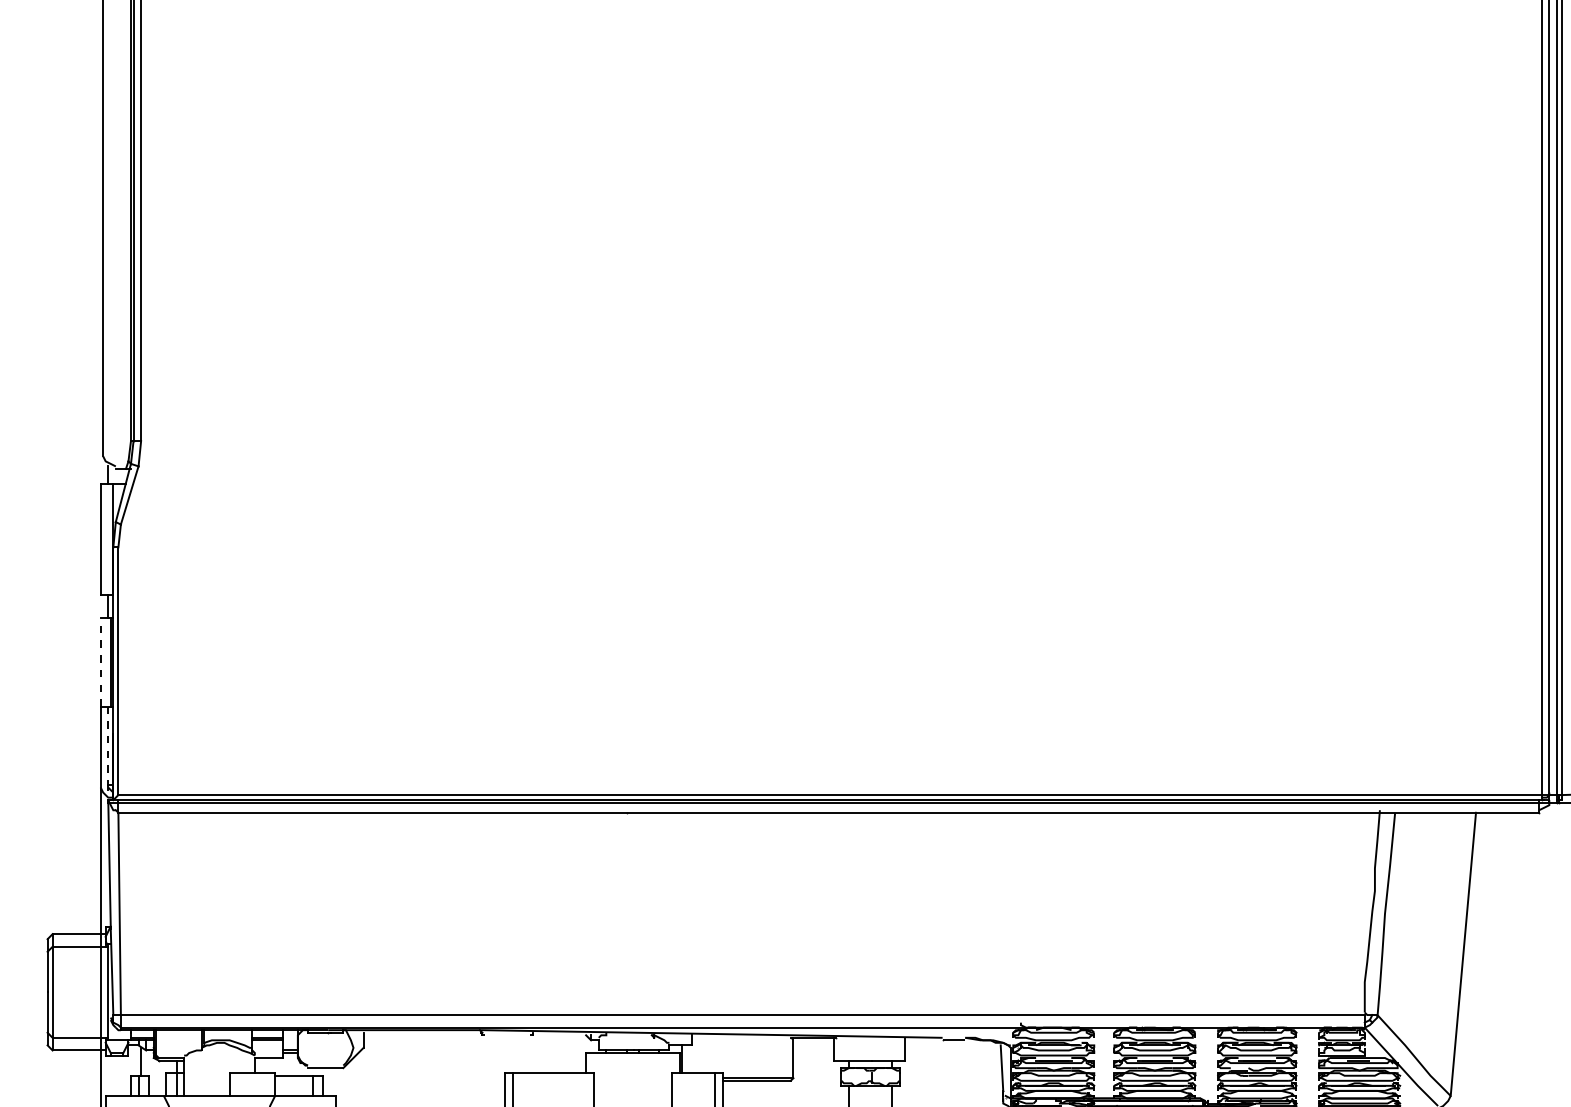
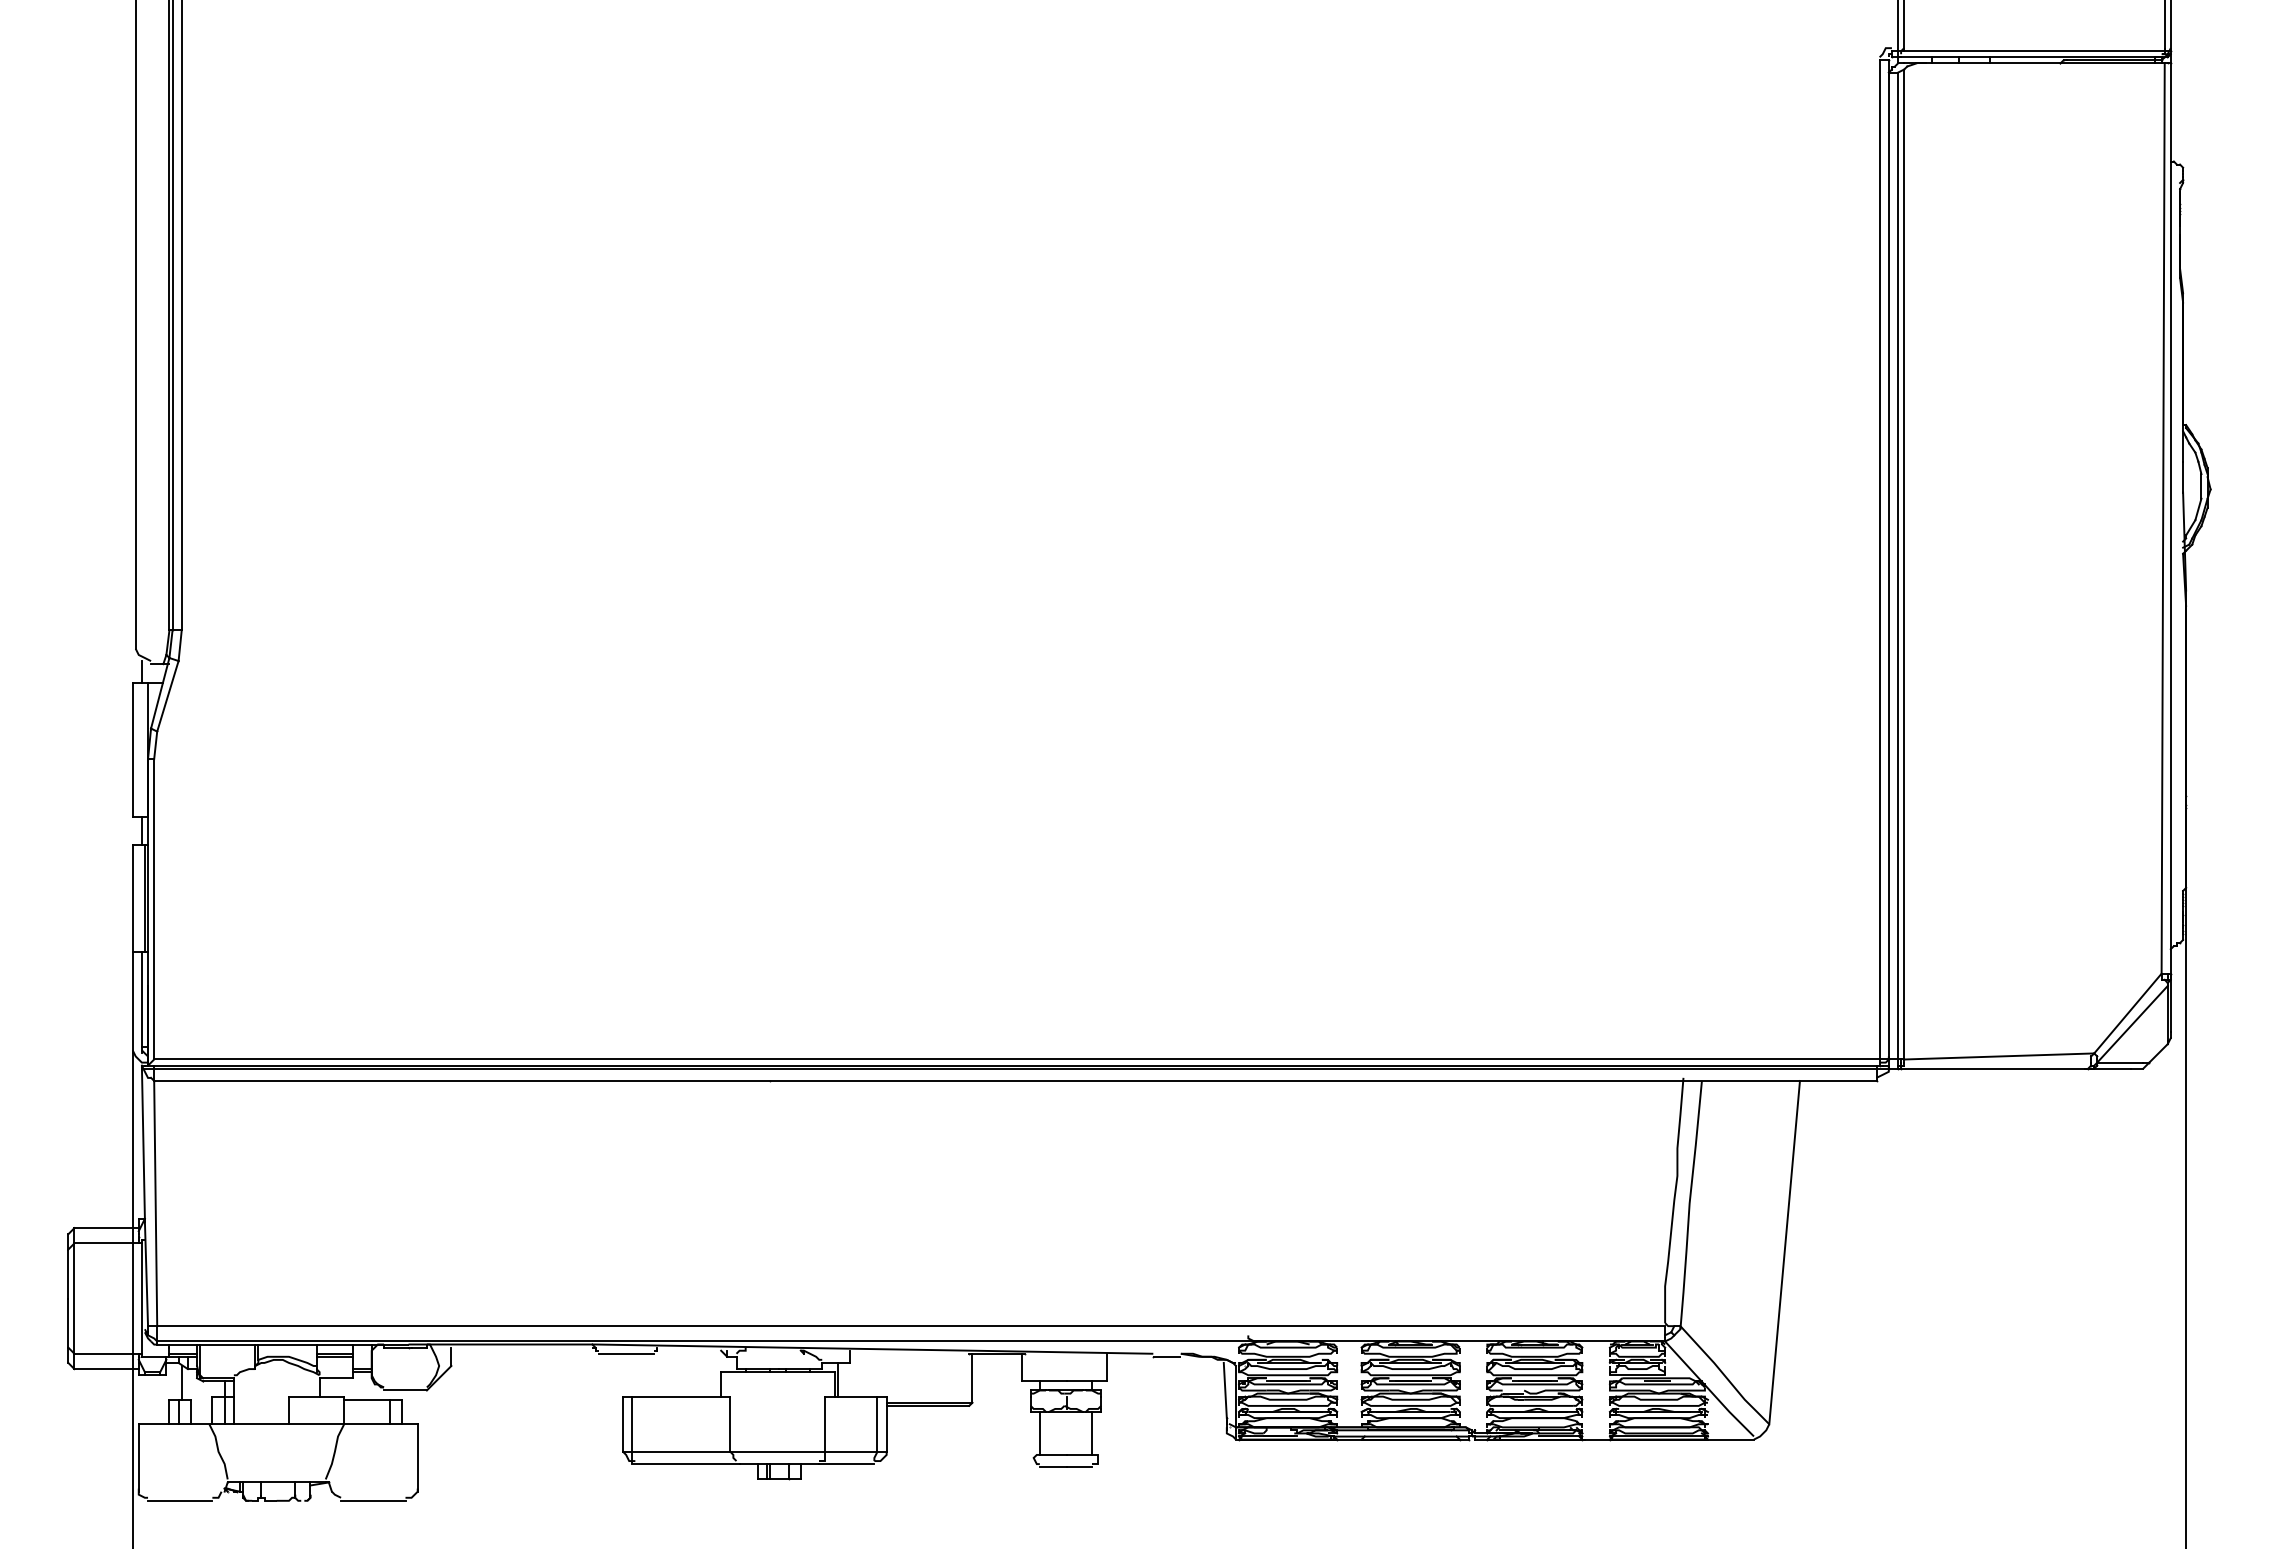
line: (100, 662) -> (132, 898), dashed -> solid
line: (107, 745) -> (141, 999), dashed -> solid
line: (507, 1037) -> (625, 1353), added

